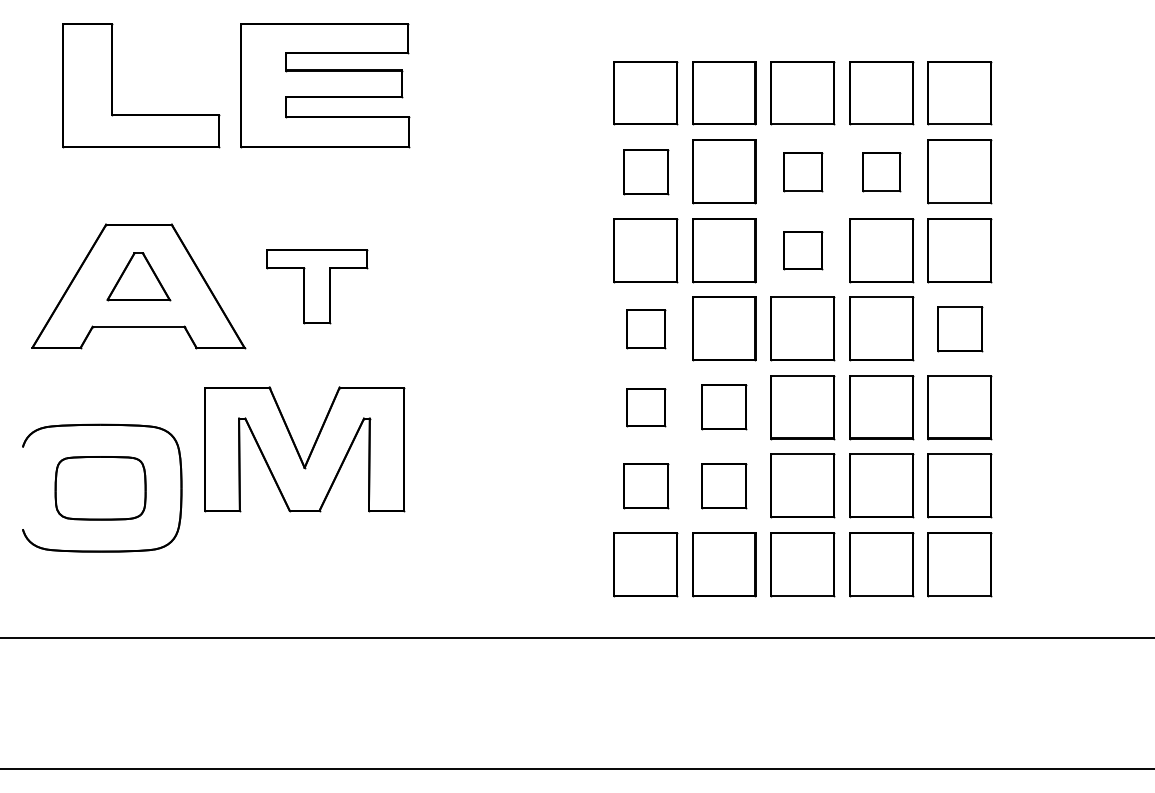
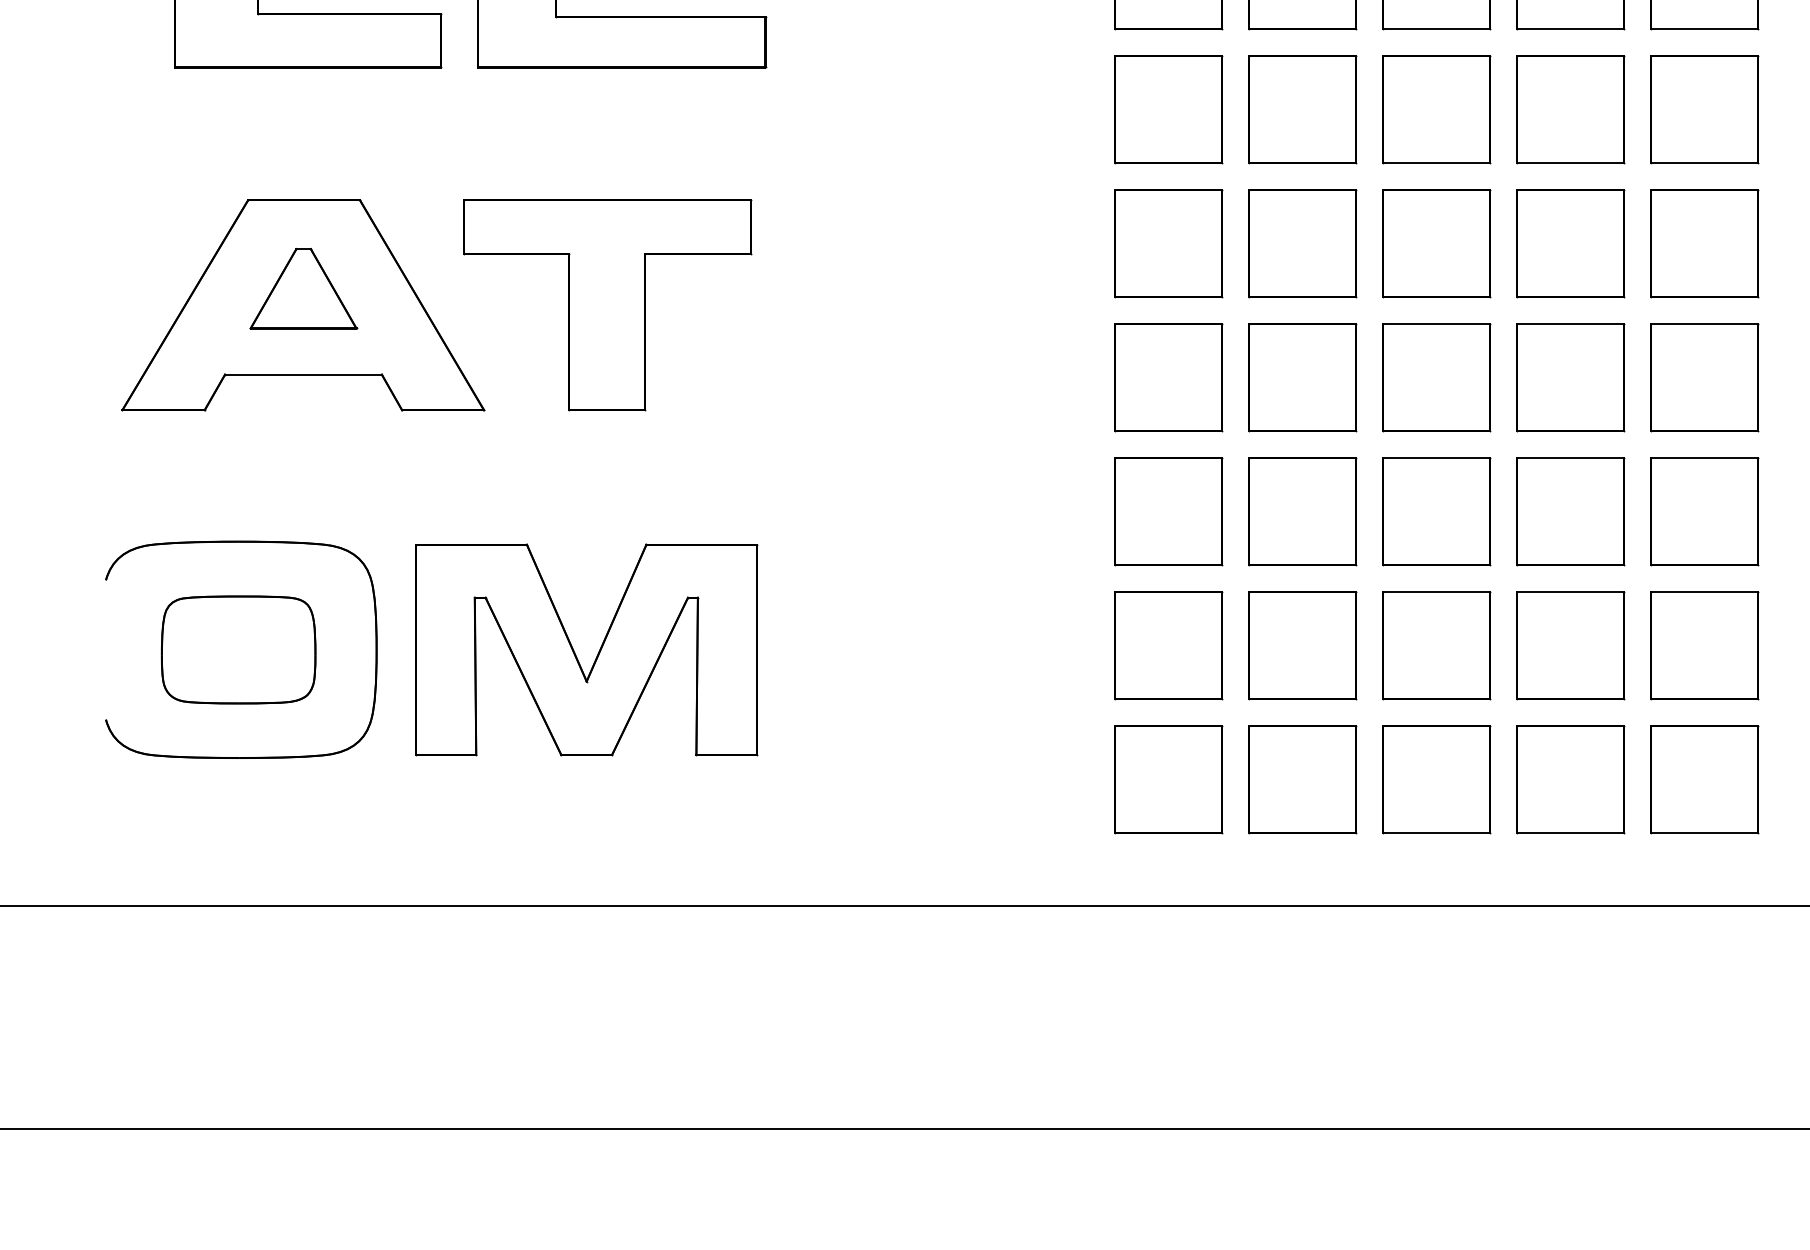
part: (645, 171) -> (1168, 109), size x1.43
part: (802, 171) -> (1436, 109), size x1.67
part: (881, 171) -> (1570, 109), size x1.67
part: (802, 250) -> (1436, 244), size x1.67
part: (317, 286) -> (608, 305), size x1.67
part: (645, 328) -> (1168, 377), size x1.67
part: (959, 328) -> (1703, 377), size x1.43
part: (645, 407) -> (1168, 512), size x1.67
part: (724, 407) -> (1302, 512), size x1.43
part: (304, 449) -> (586, 650), moved
part: (645, 485) -> (1168, 645), size x1.43
part: (724, 485) -> (1302, 645), size x1.43

